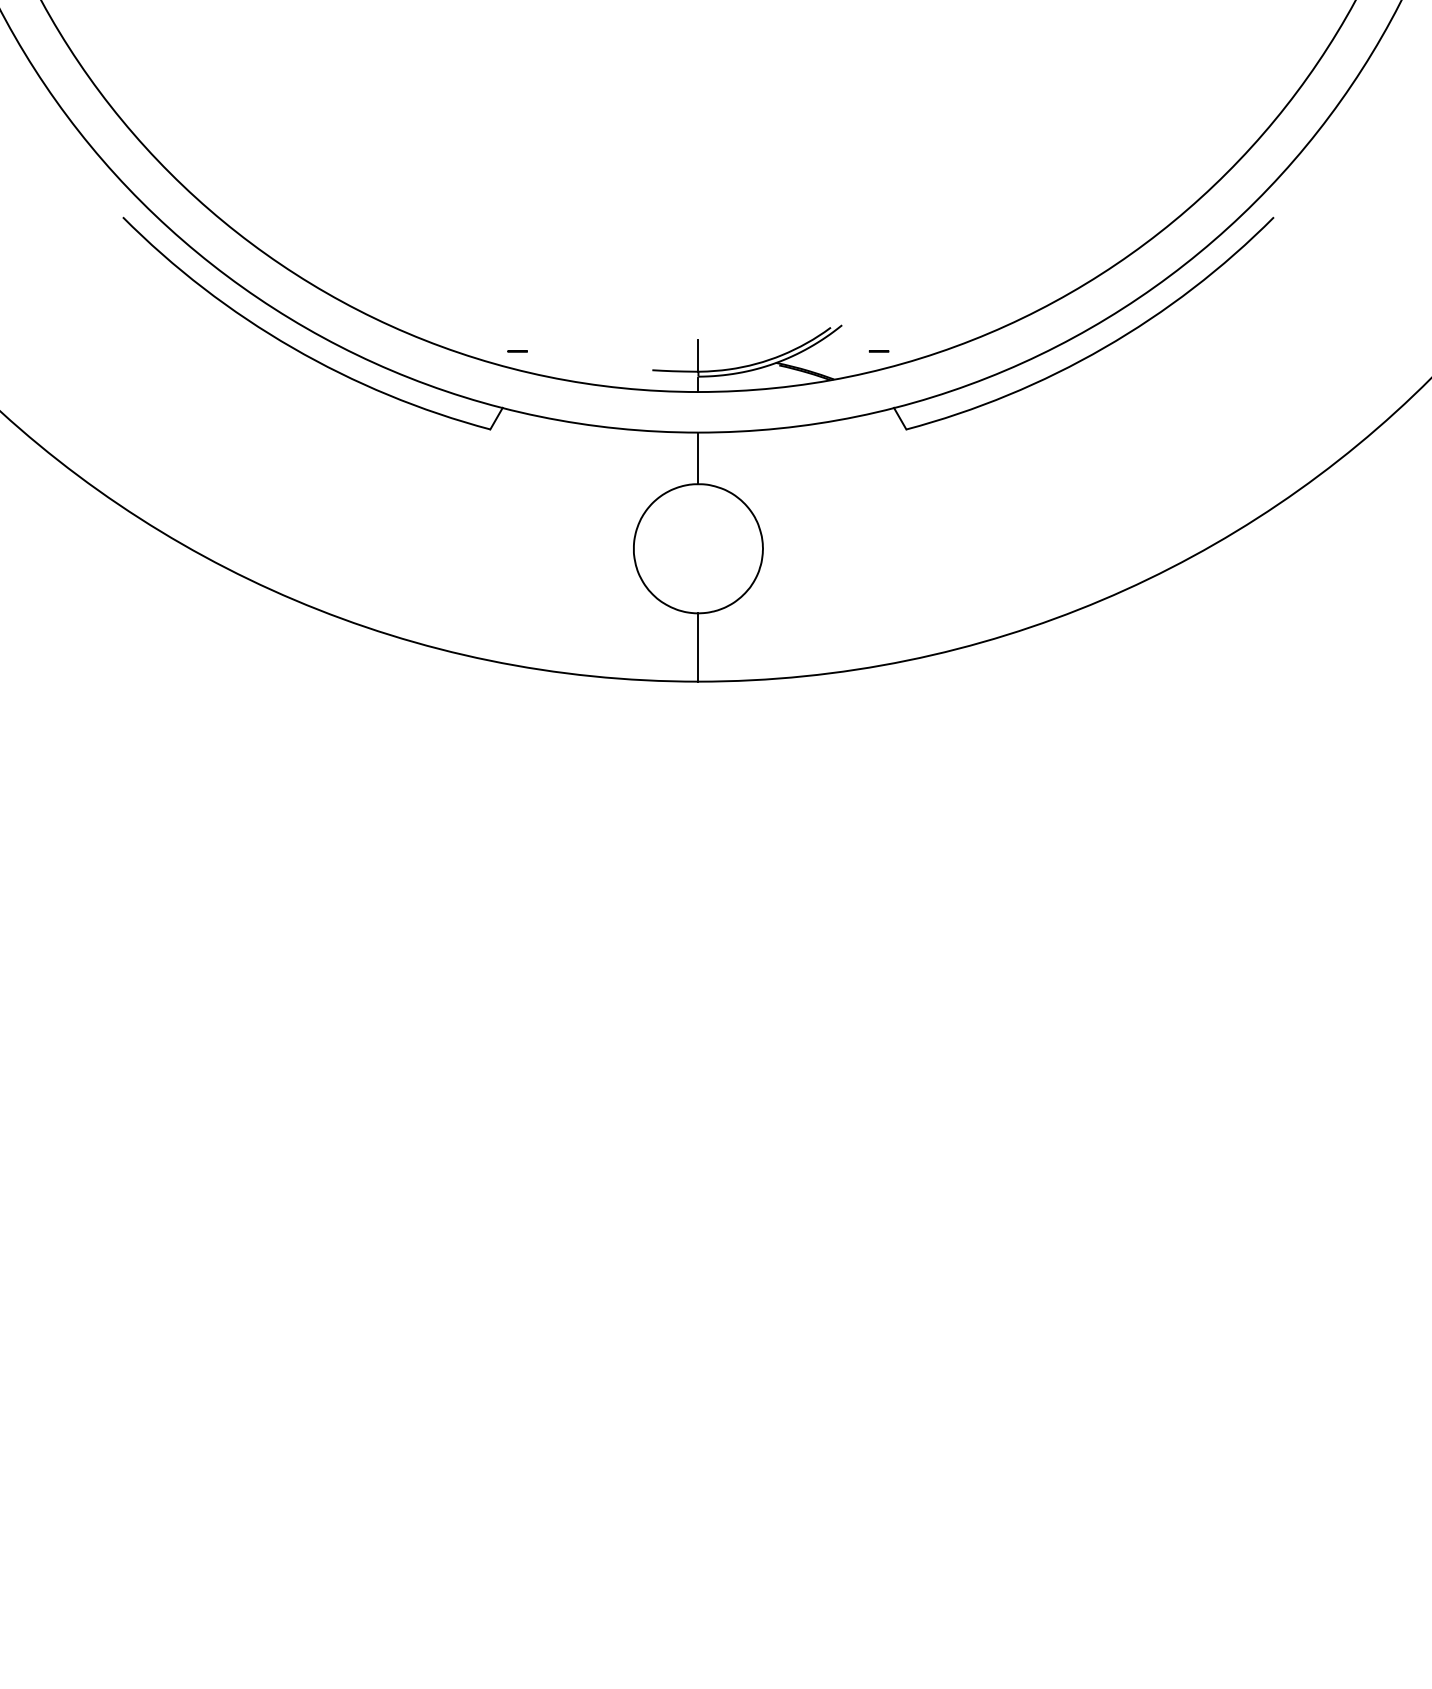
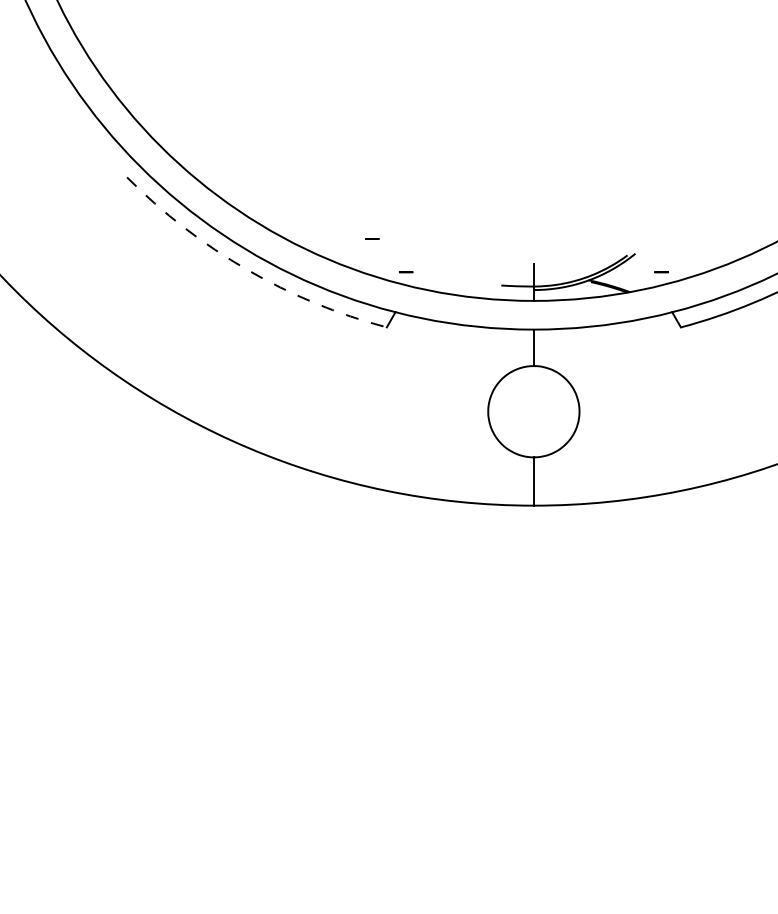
line: (469, 304) -> (372, 239), added
arc: (292, 347) -> (246, 269), solid -> dashed

